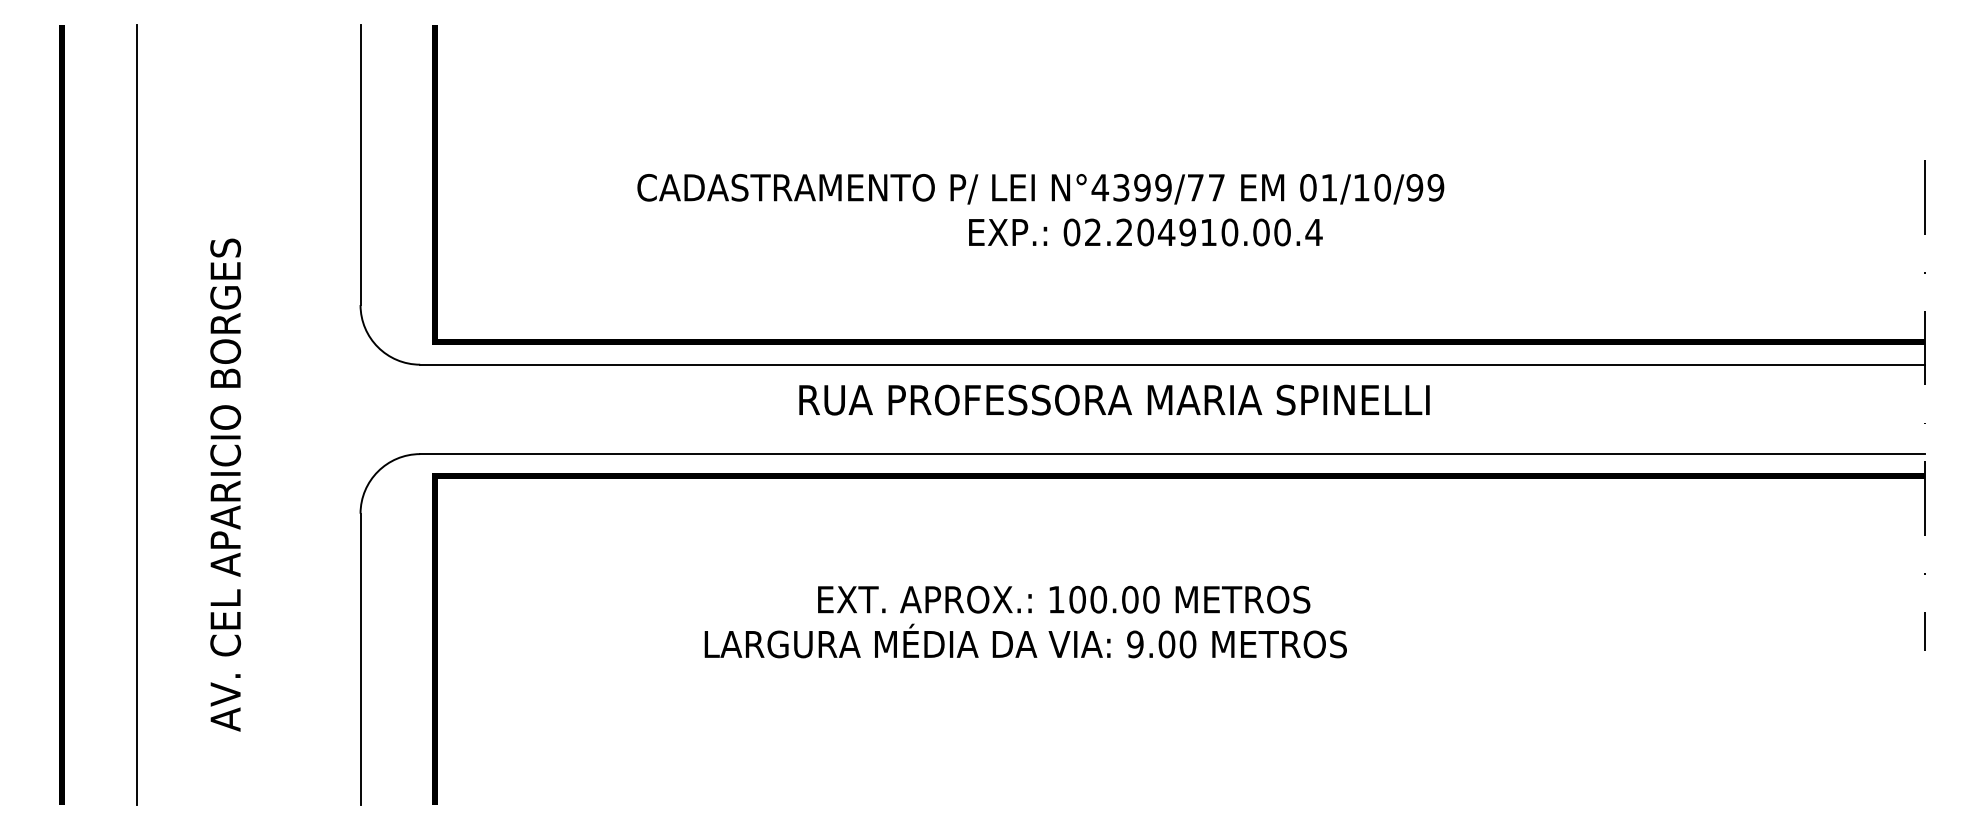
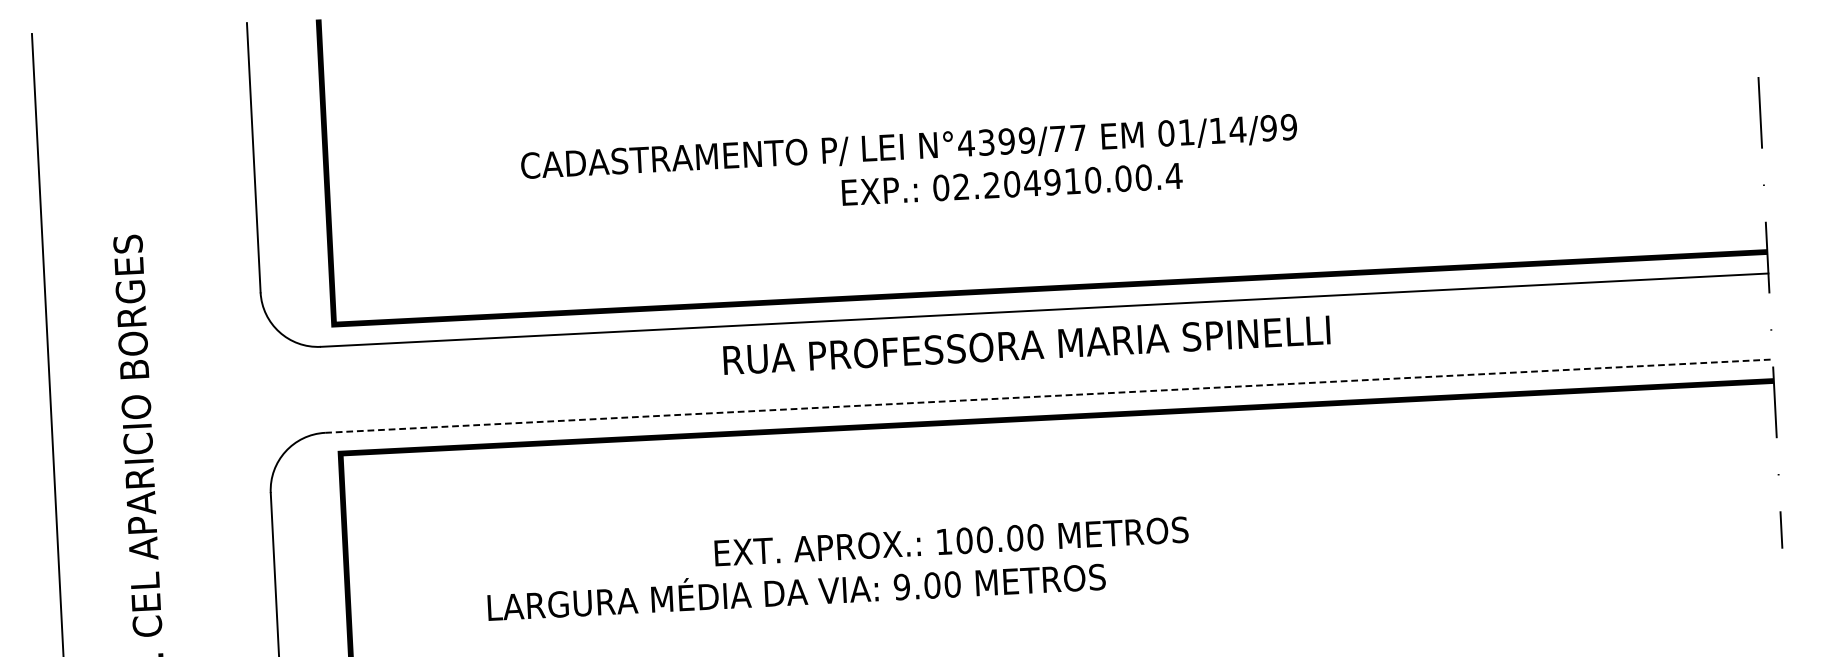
text: (1382, 187) -> (1237, 129), 01/10/99 -> 01/14/99
text: (1114, 399) -> (1026, 344), moved
line: (1172, 454) -> (1048, 396), solid -> dashed
text: (1025, 640) -> (796, 588), moved

